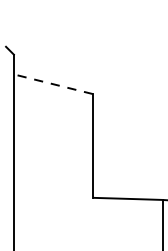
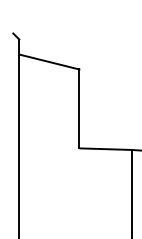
line: (53, 84) -> (49, 62), dashed -> solid

